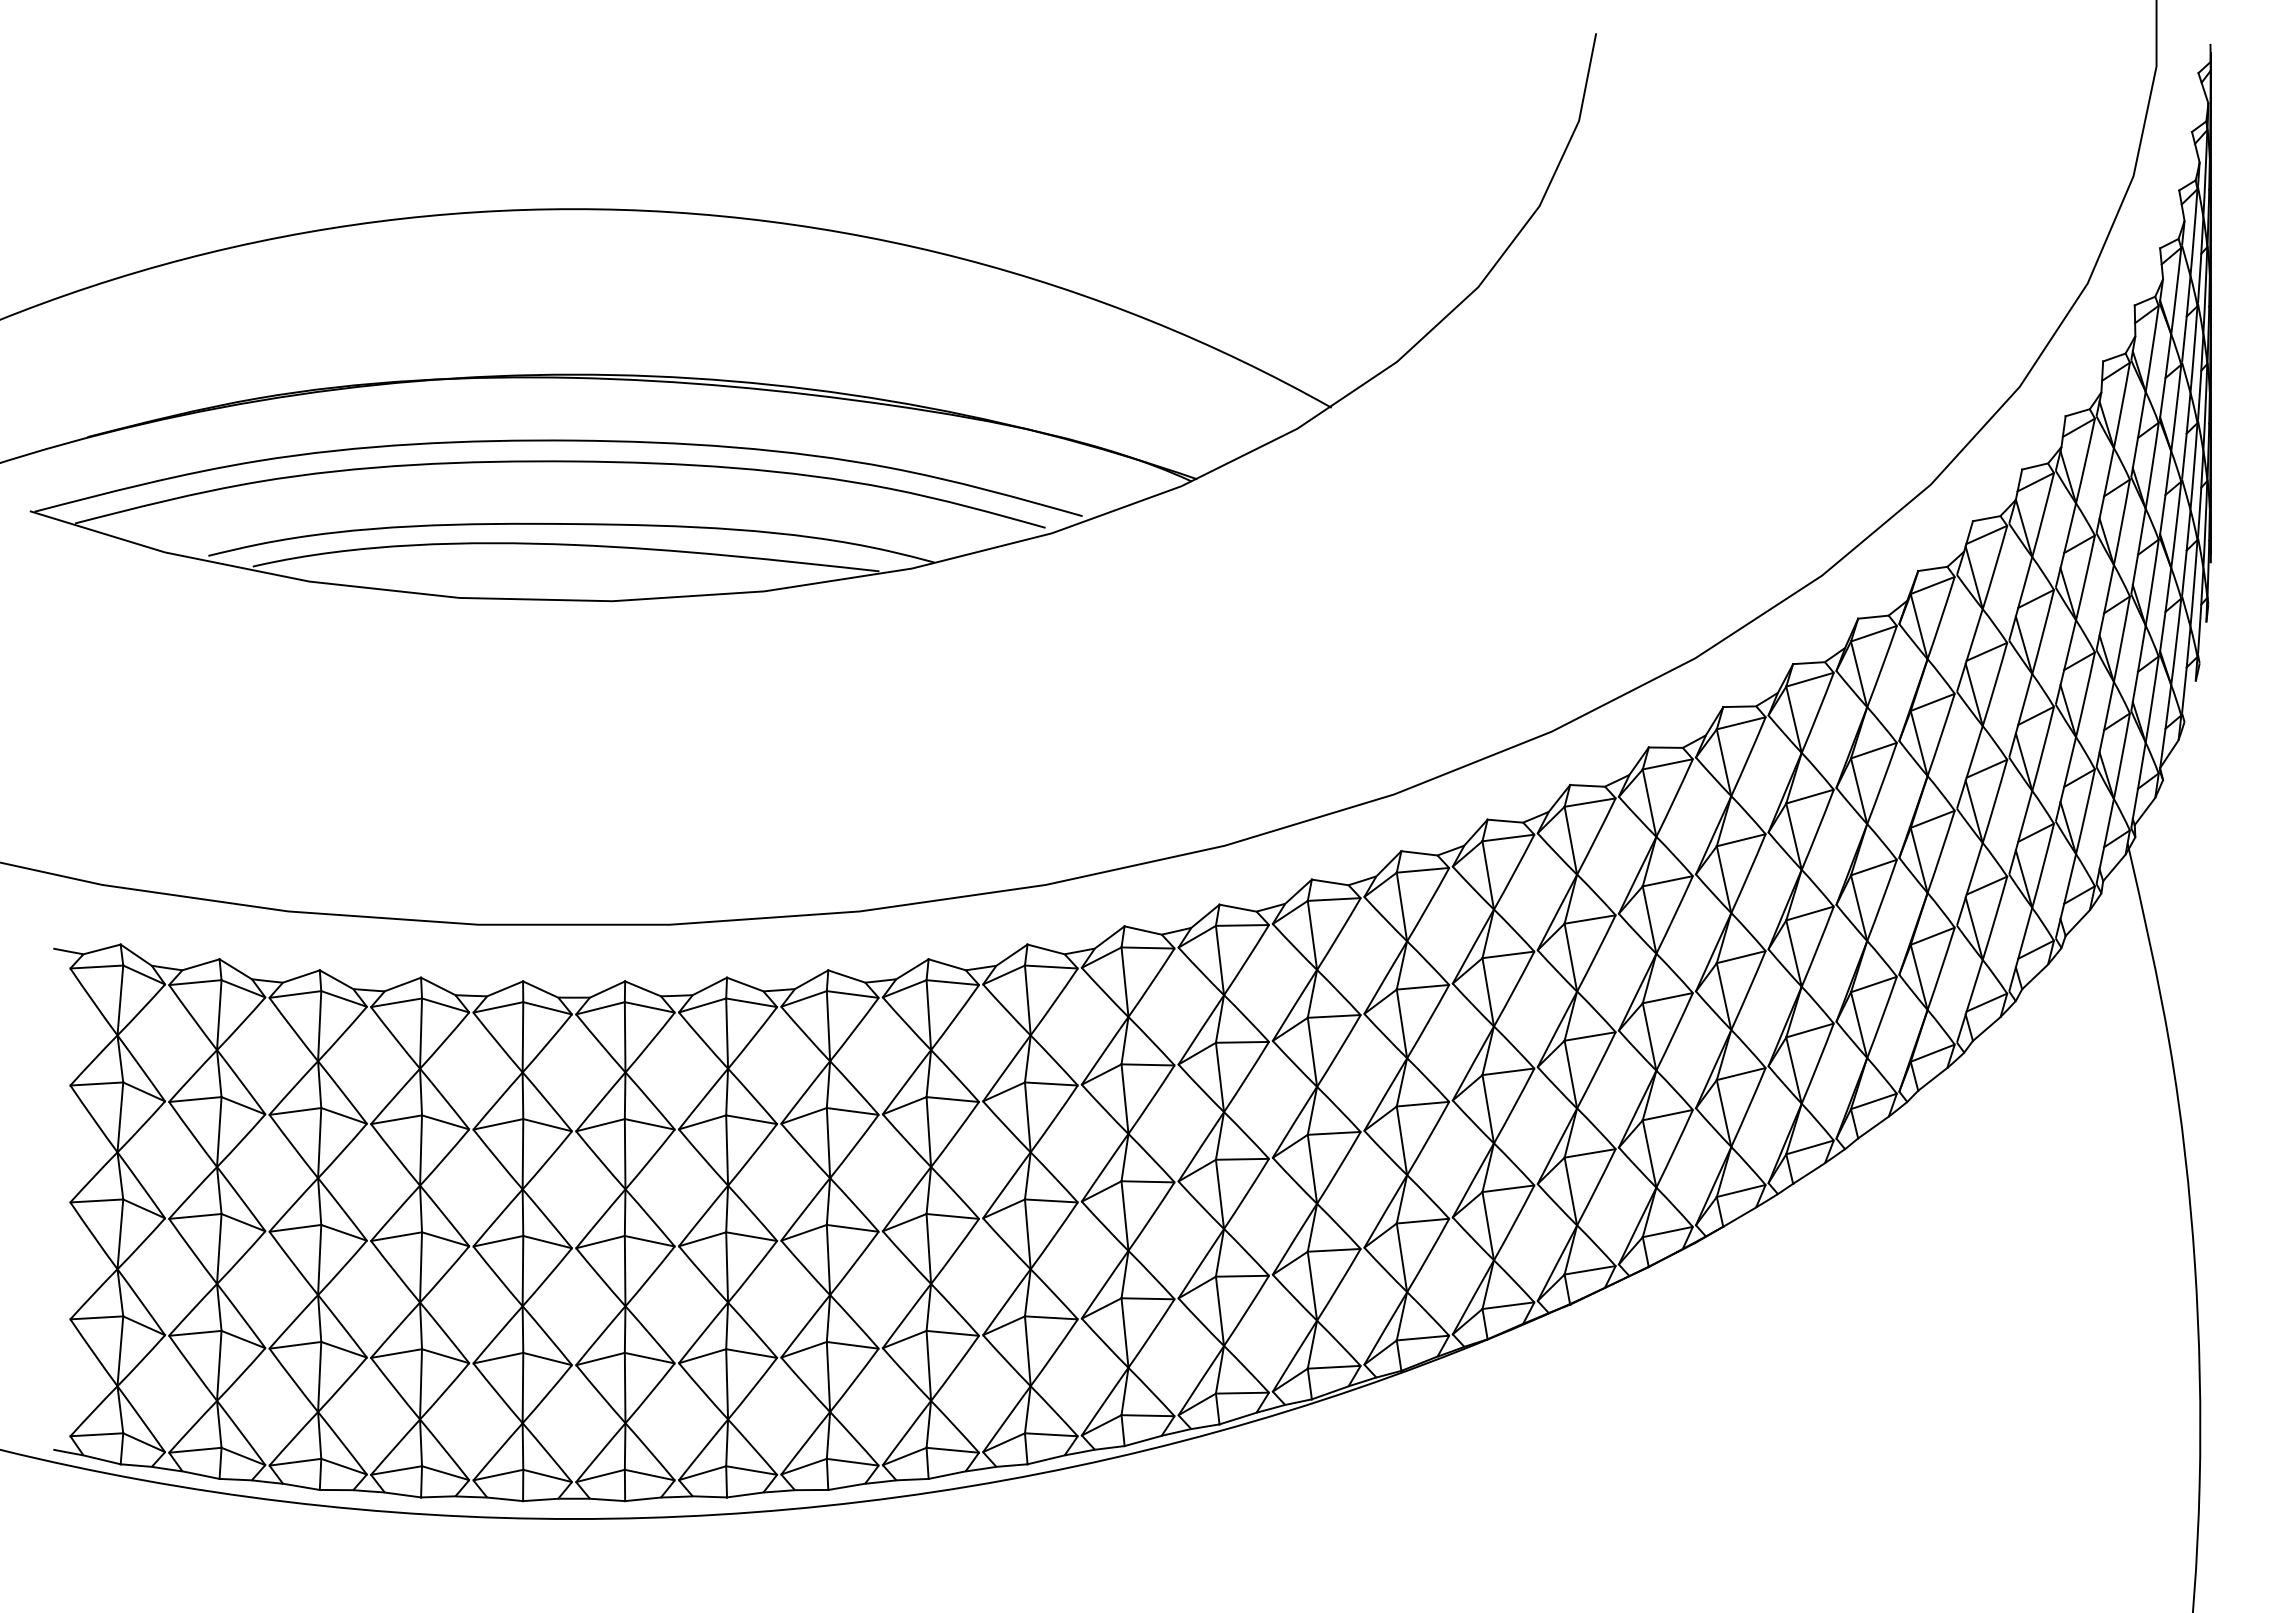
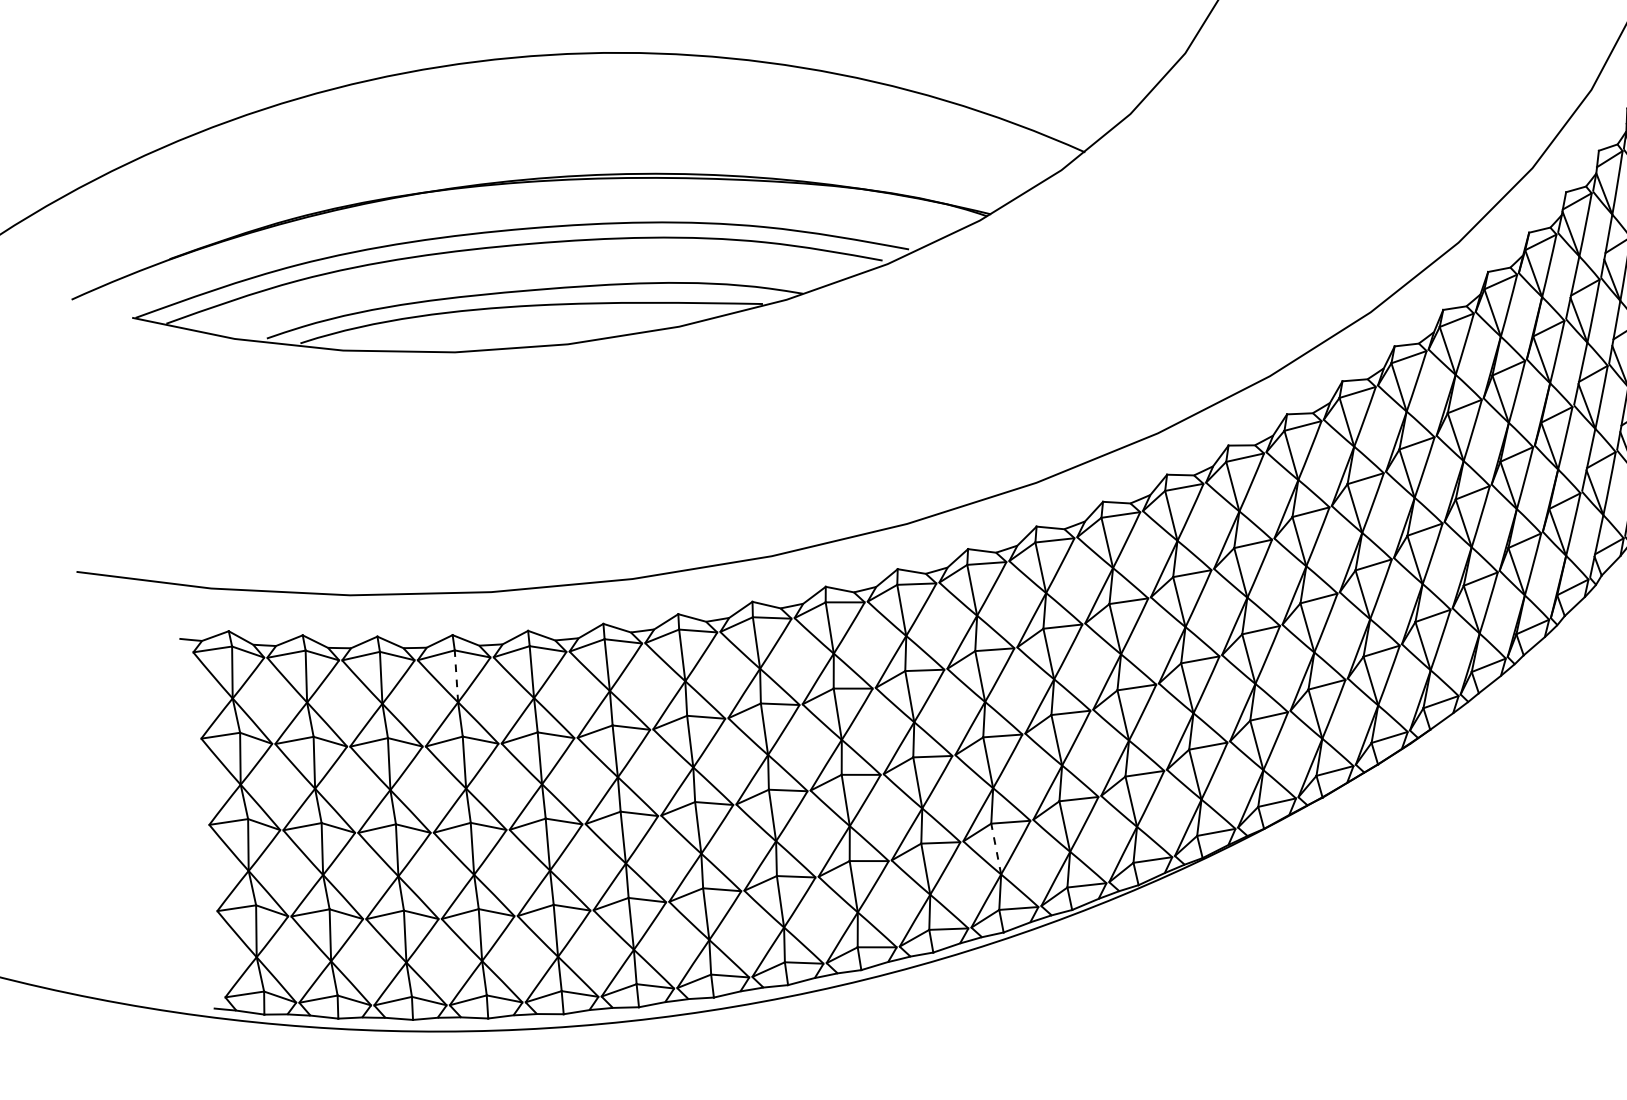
line: (421, 1033) -> (456, 676), solid -> dashed
line: (1125, 1333) -> (996, 849), solid -> dashed

